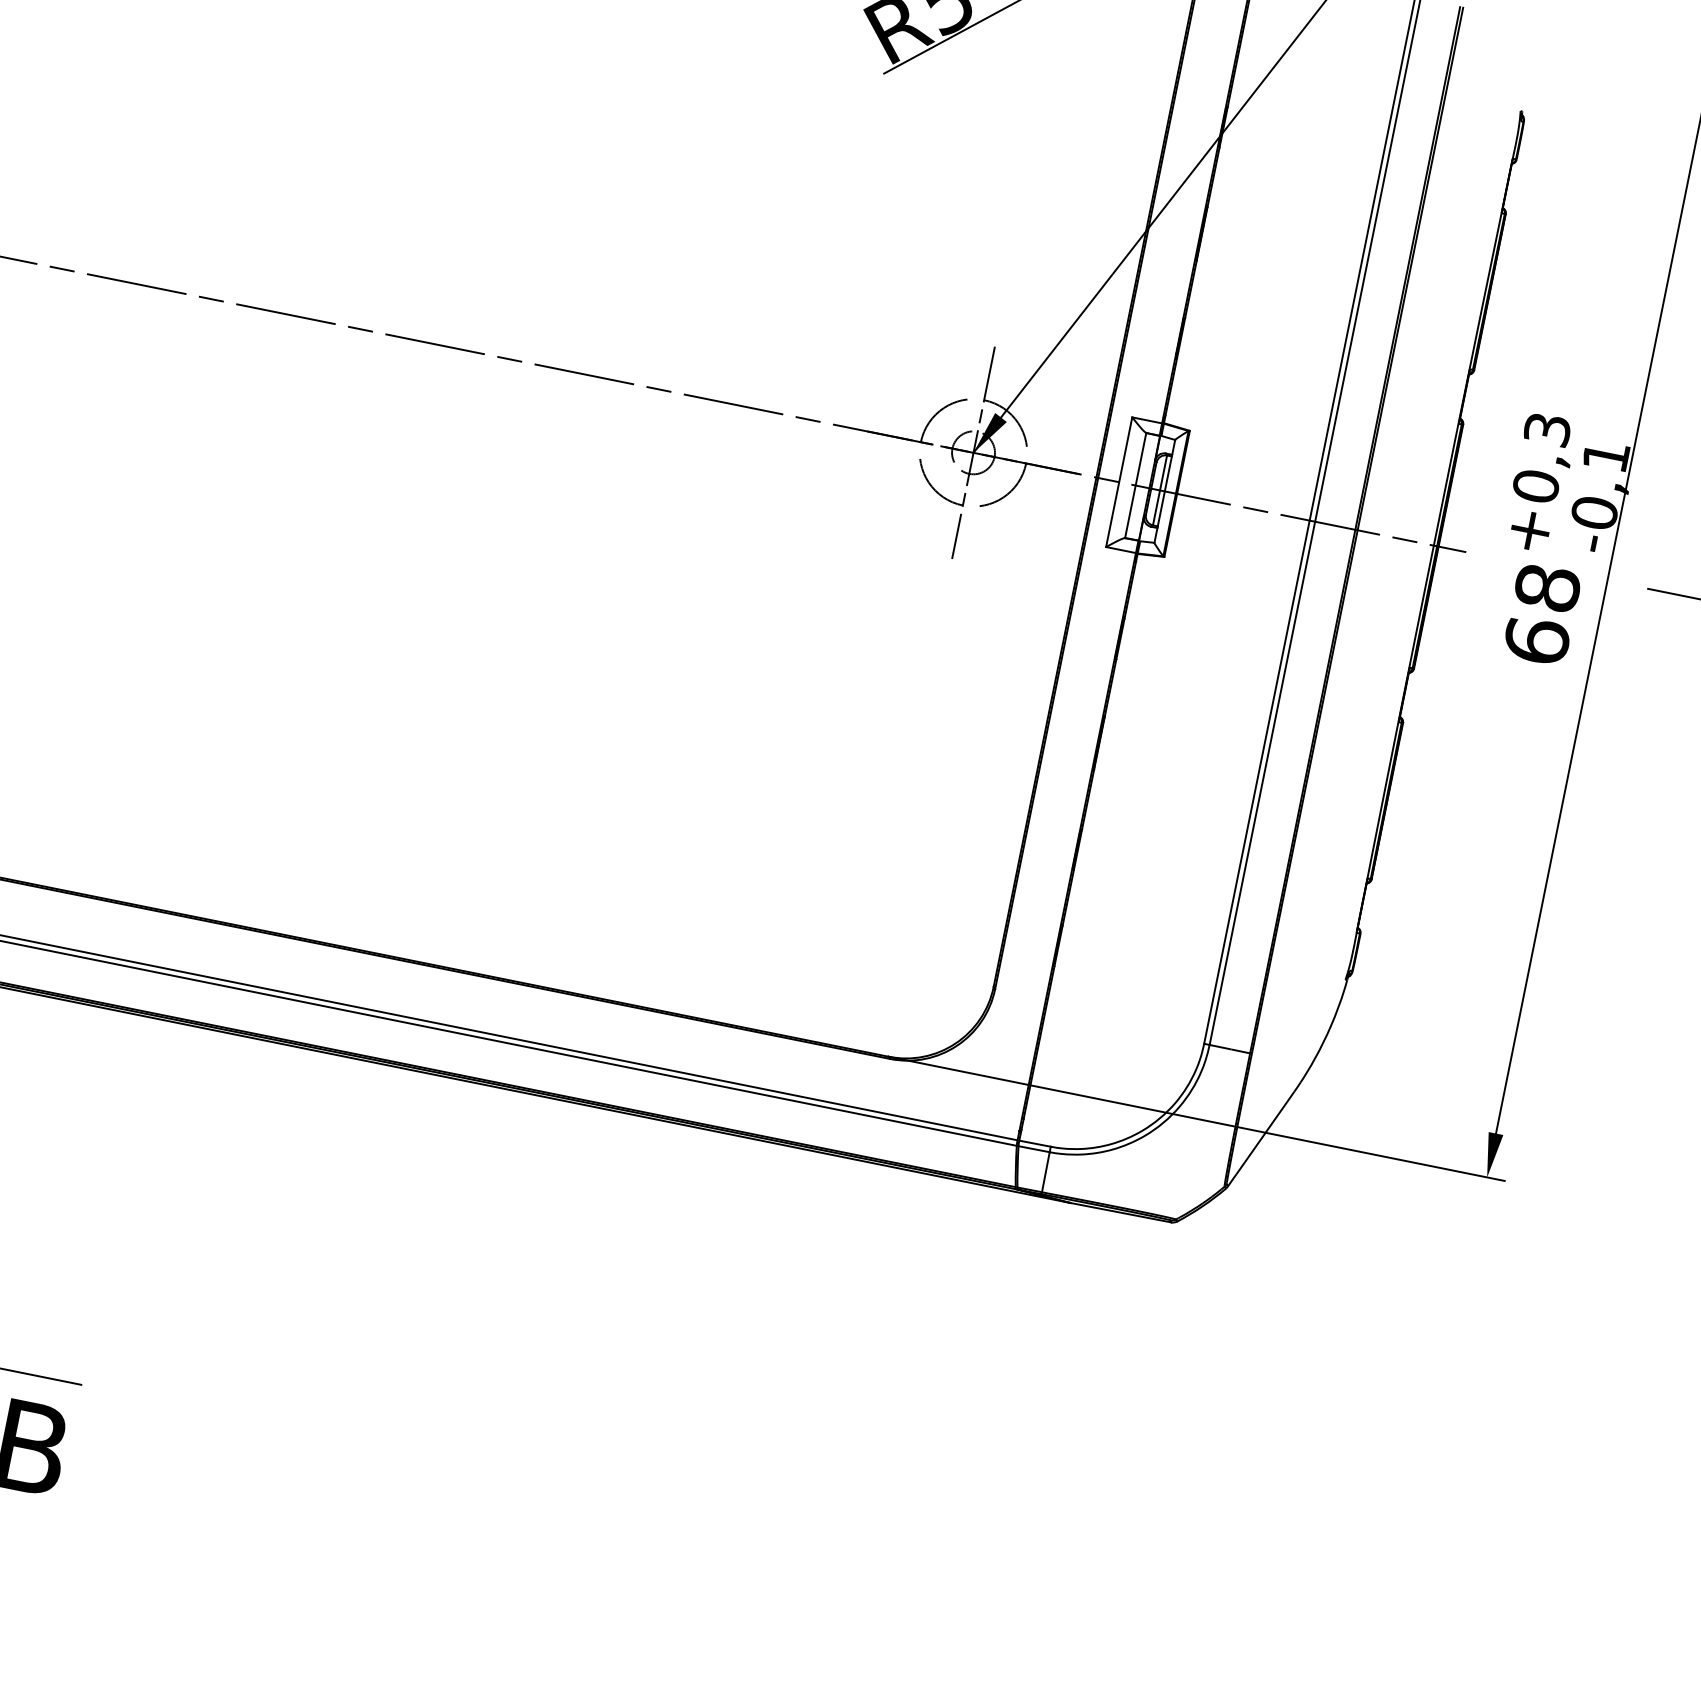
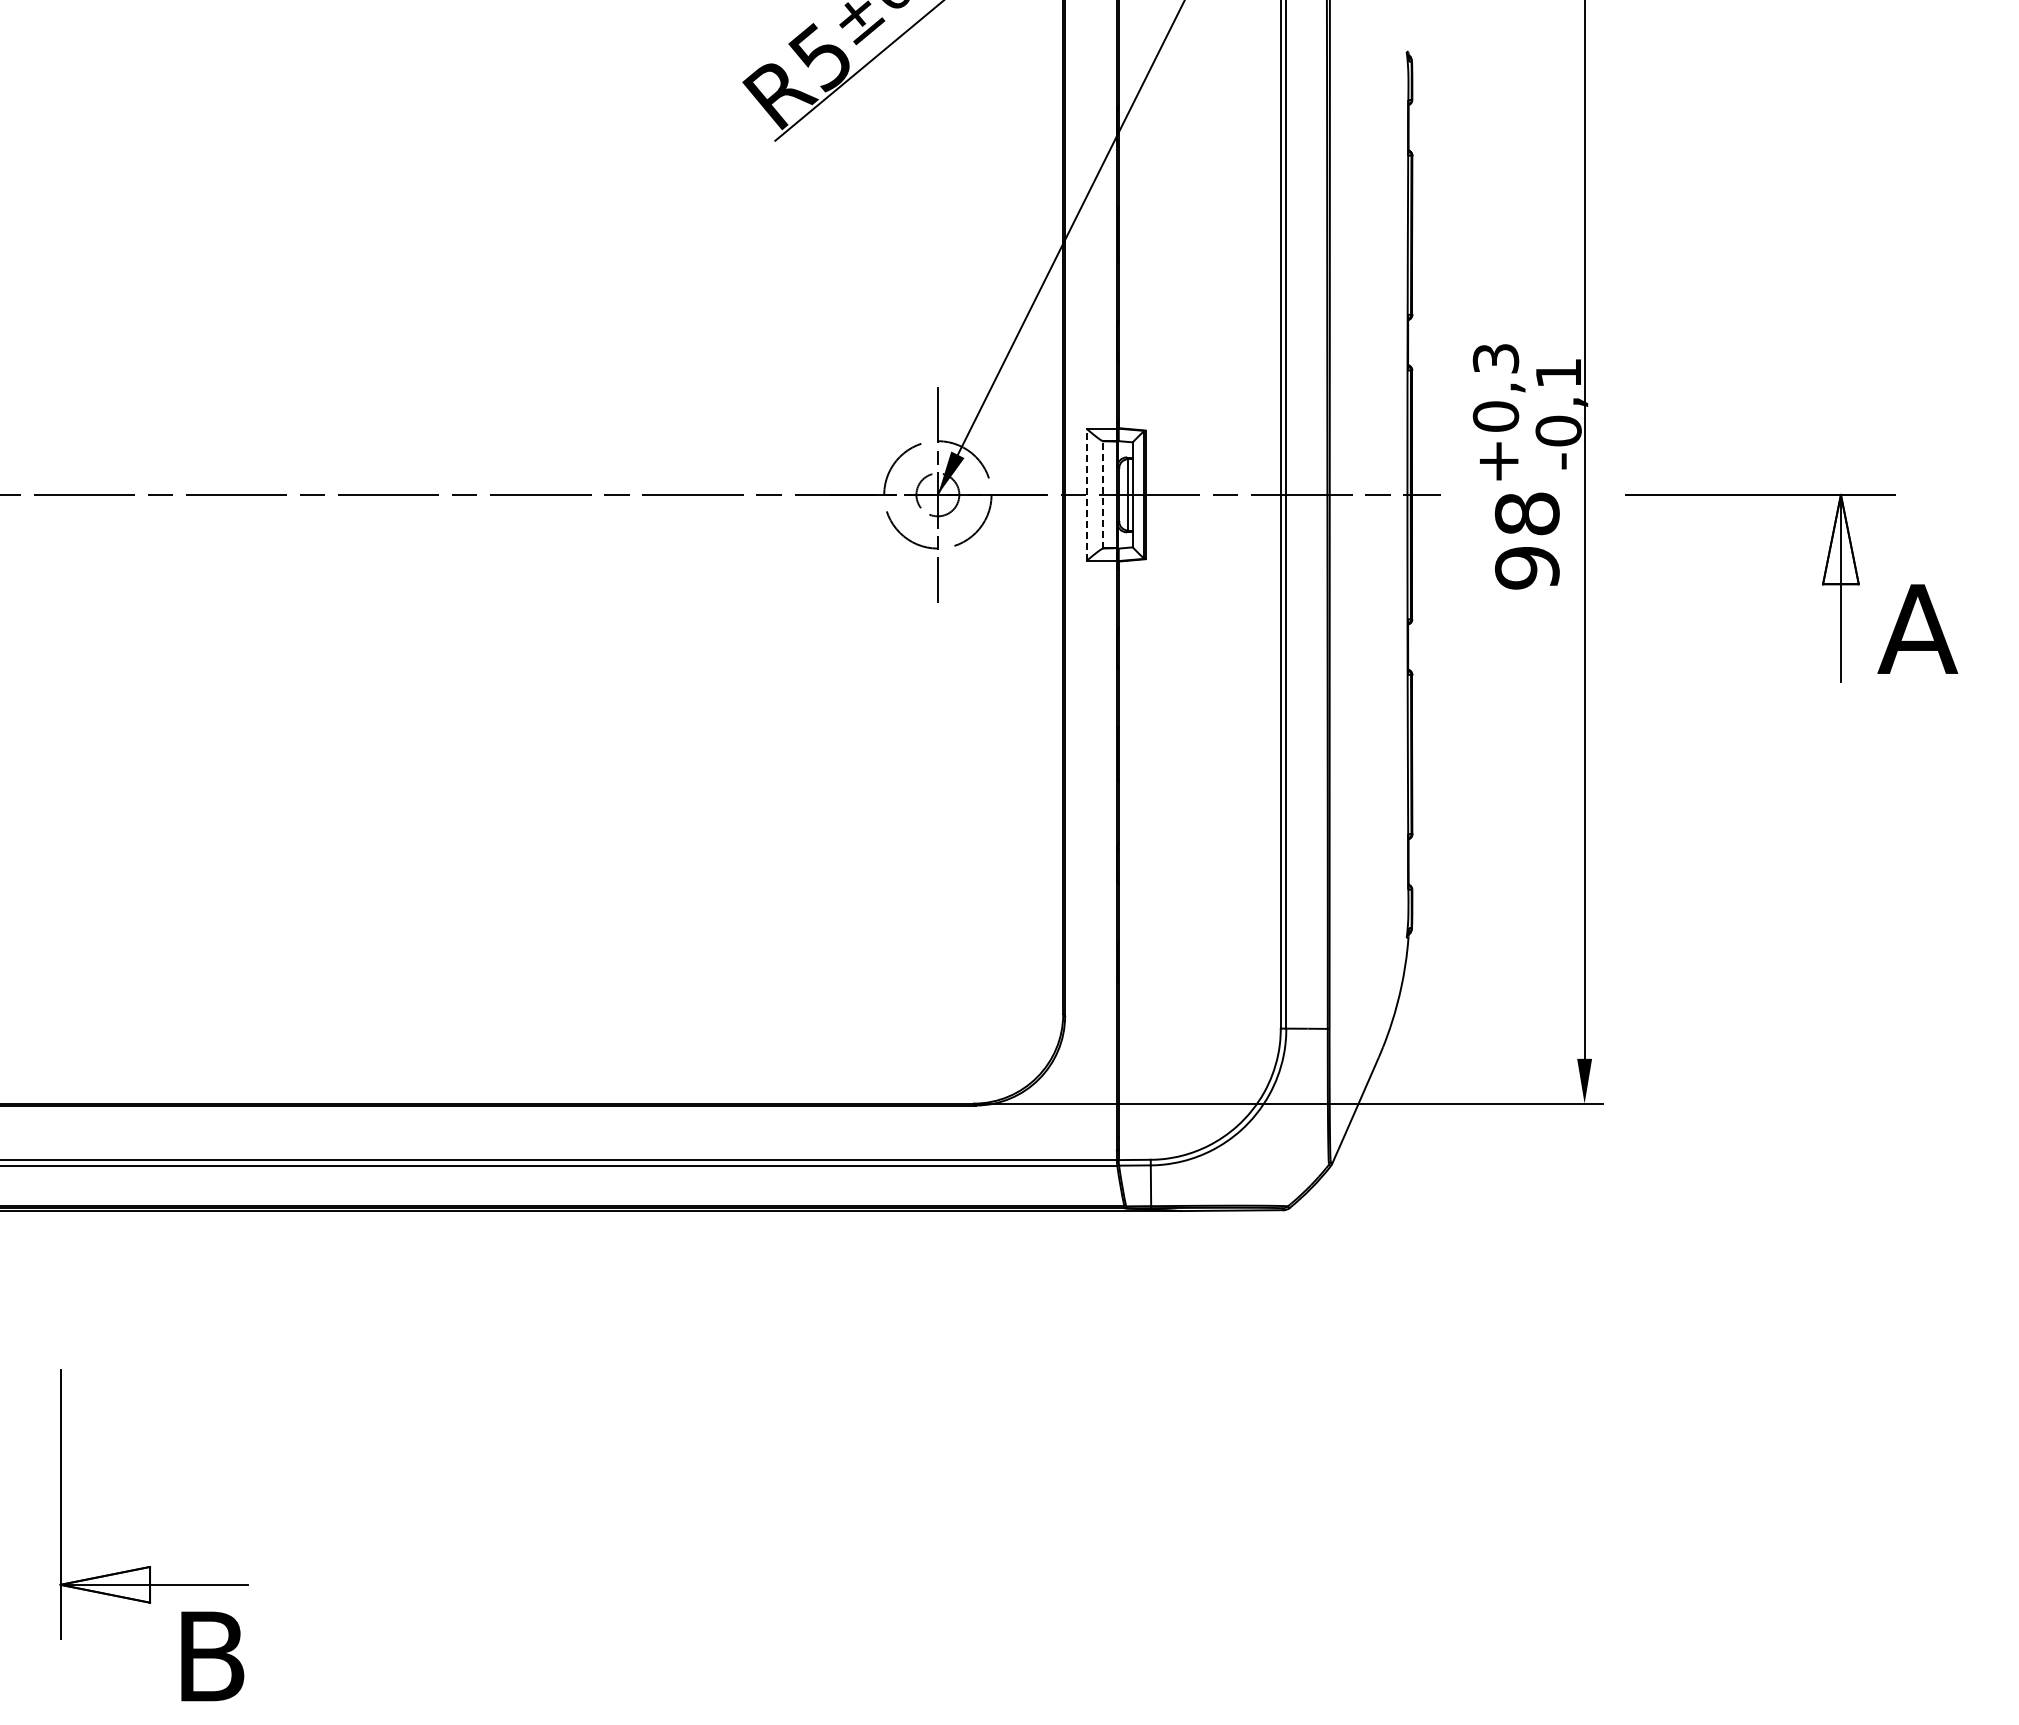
line: (1119, 481) -> (1086, 494), solid -> dashed
line: (1135, 485) -> (1103, 494), solid -> dashed
text: (1536, 640) -> (1526, 567), 68 -> 98

